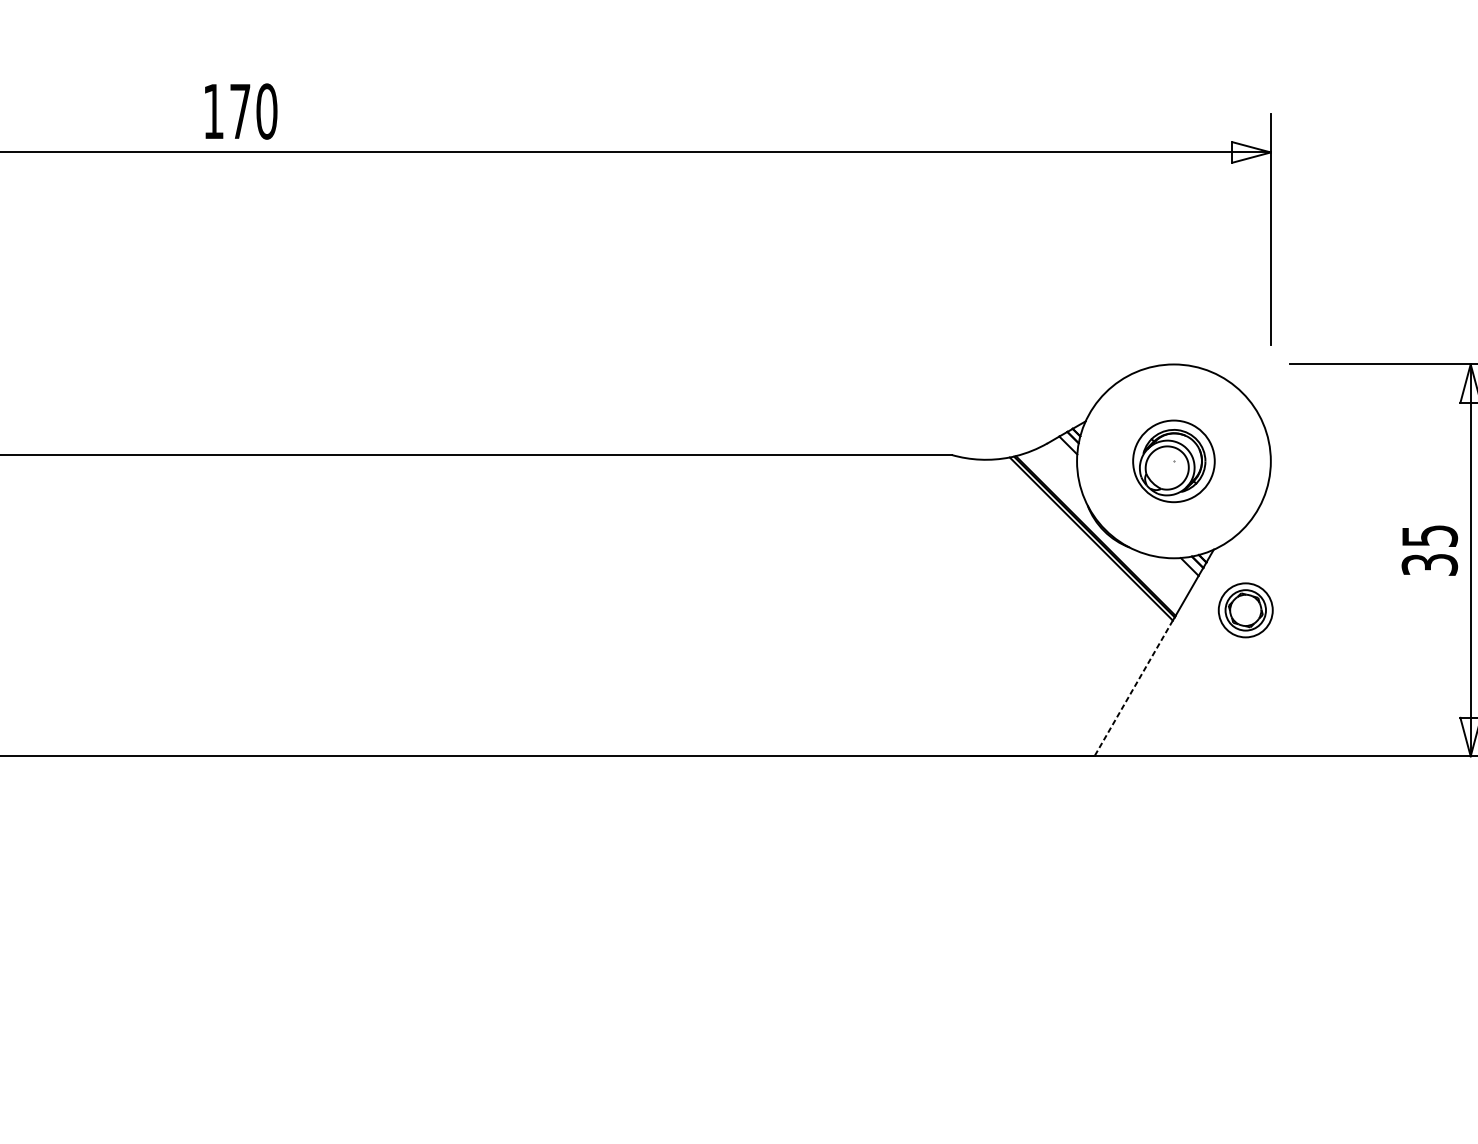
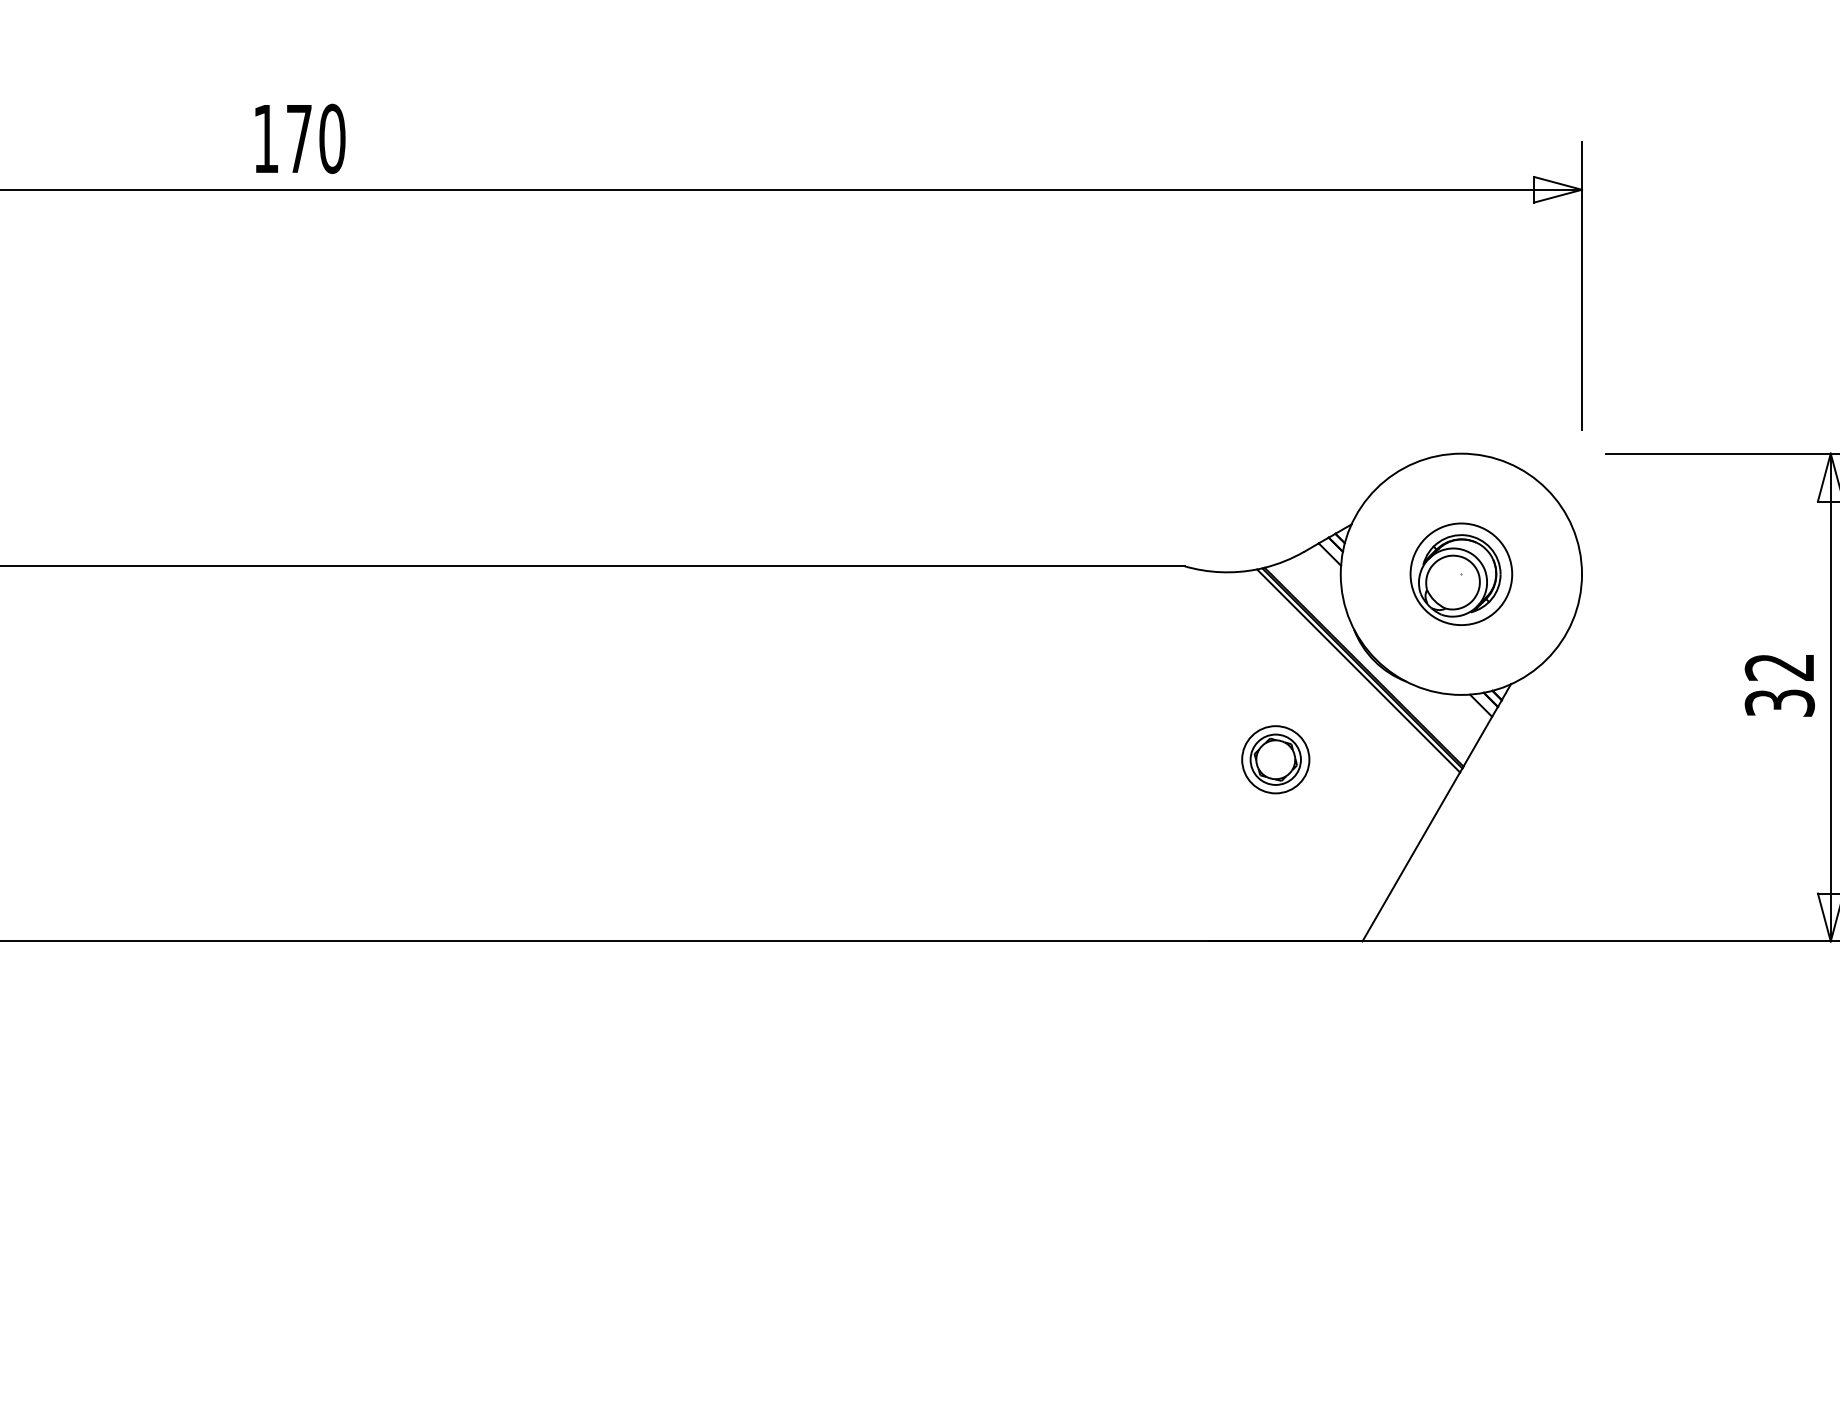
text: (1429, 536) -> (1779, 667), 35 -> 32
part: (1245, 610) -> (1275, 759), moved
line: (1133, 688) -> (1411, 856), dashed -> solid

